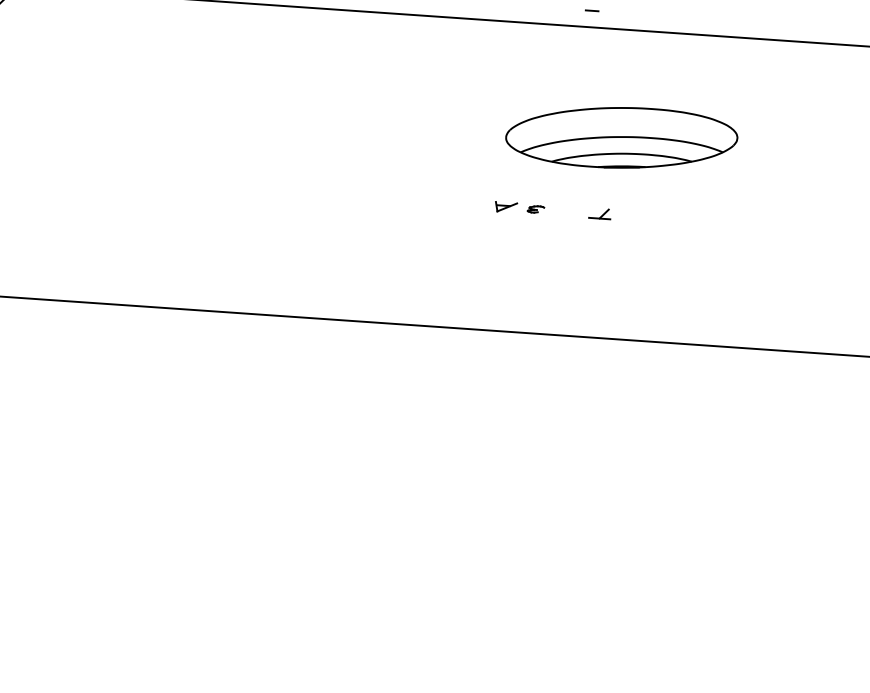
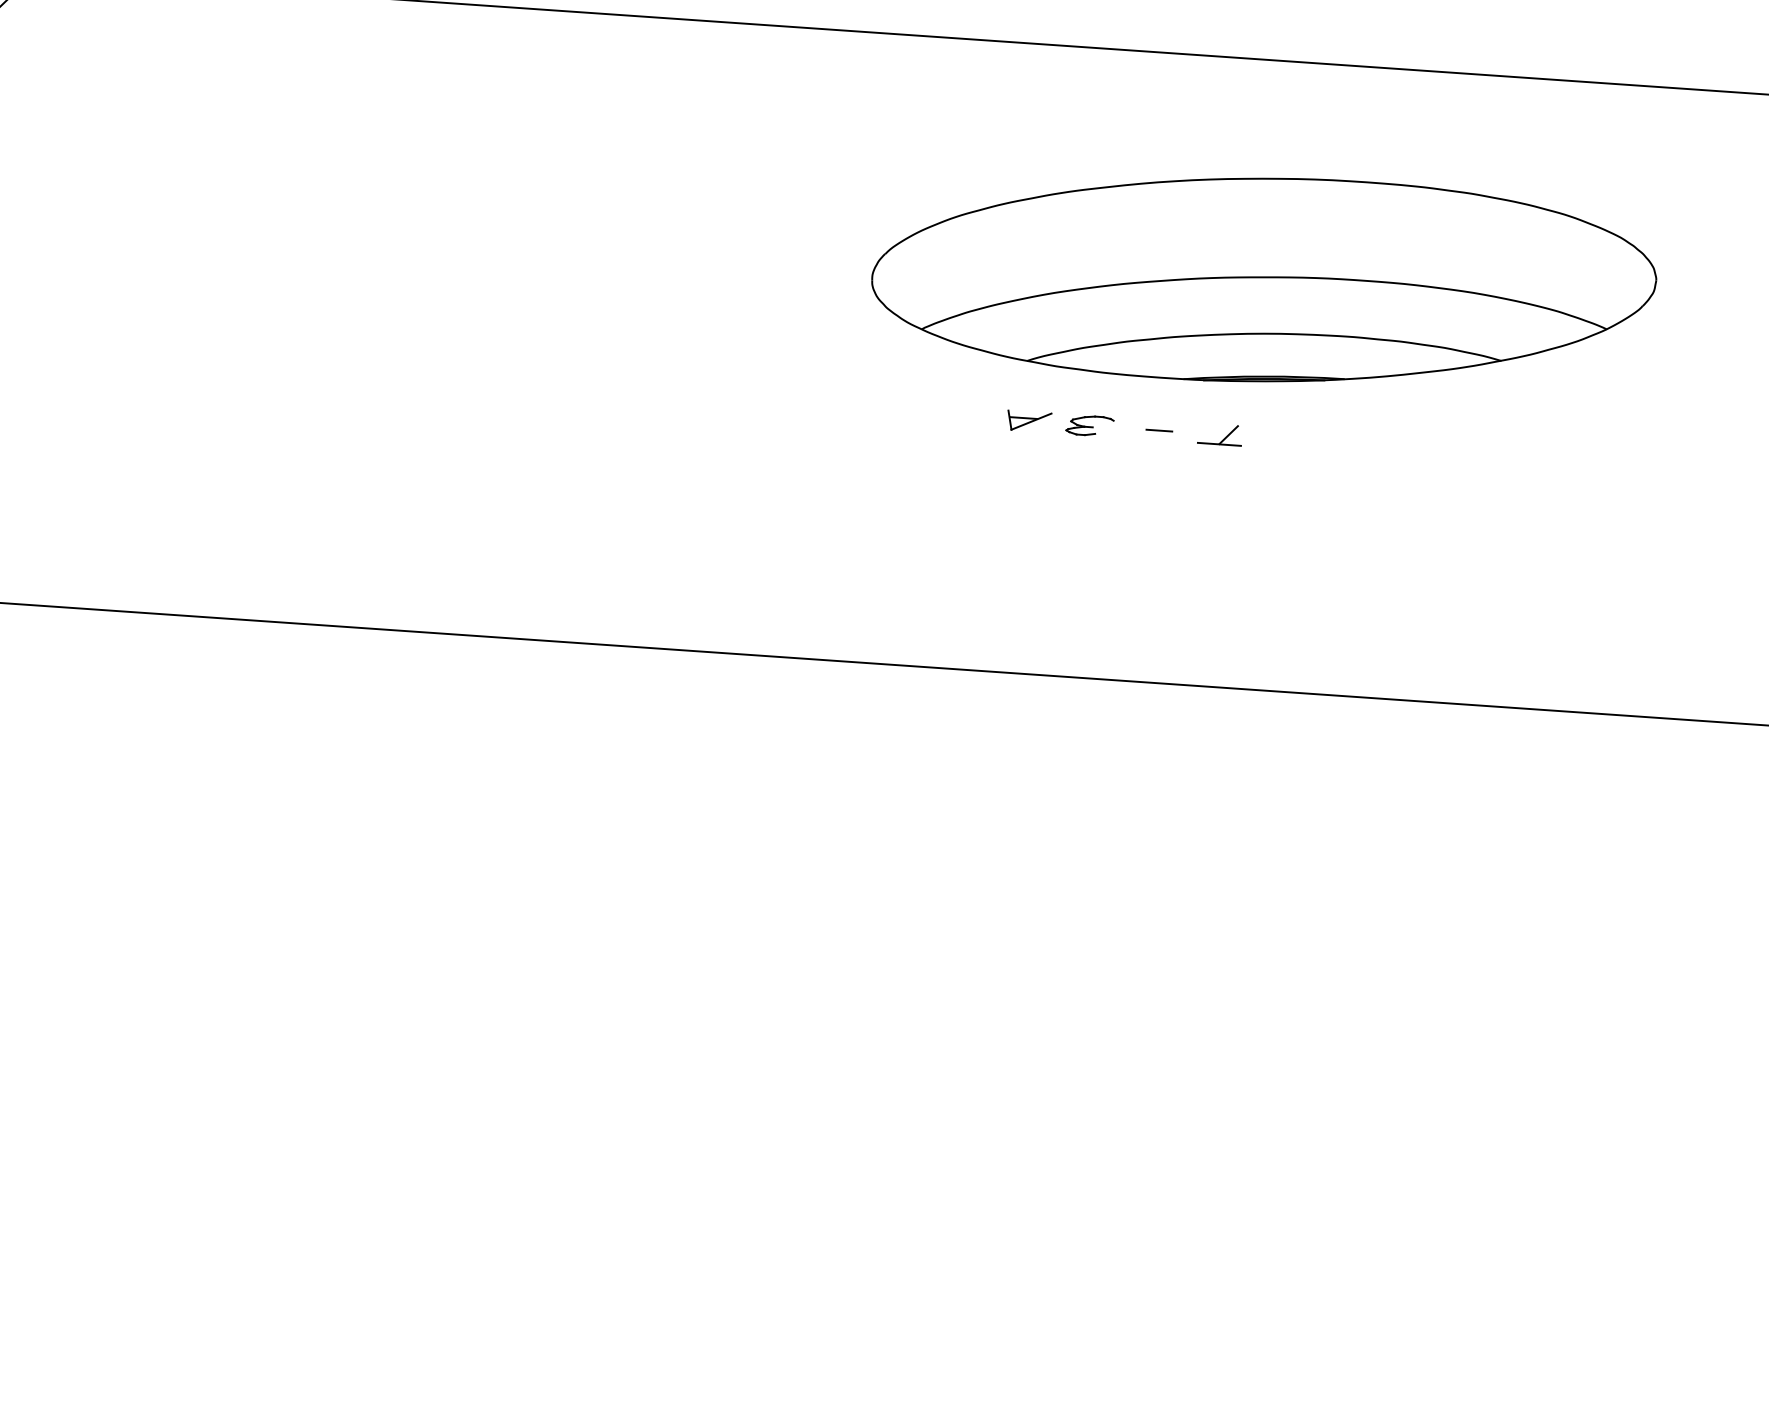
line: (591, 10) -> (1158, 429), moved
part: (621, 137) -> (1263, 279), size x1.67
part: (535, 209) -> (1088, 425), size x1.43

